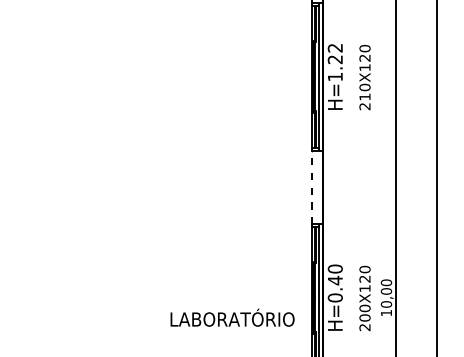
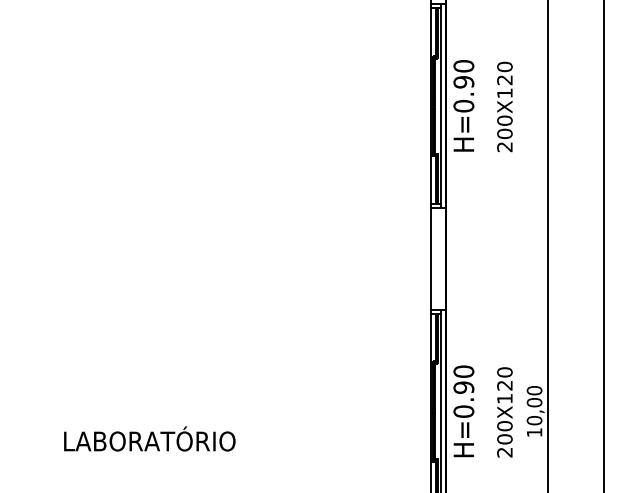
text: (335, 62) -> (463, 86), H=1.22 -> H=0.90
text: (364, 96) -> (504, 133), 210X120 -> 200X120
line: (311, 187) -> (431, 258), dashed -> solid
text: (335, 280) -> (463, 387), H=0.40 -> H=0.90
text: (232, 317) -> (149, 438), moved

